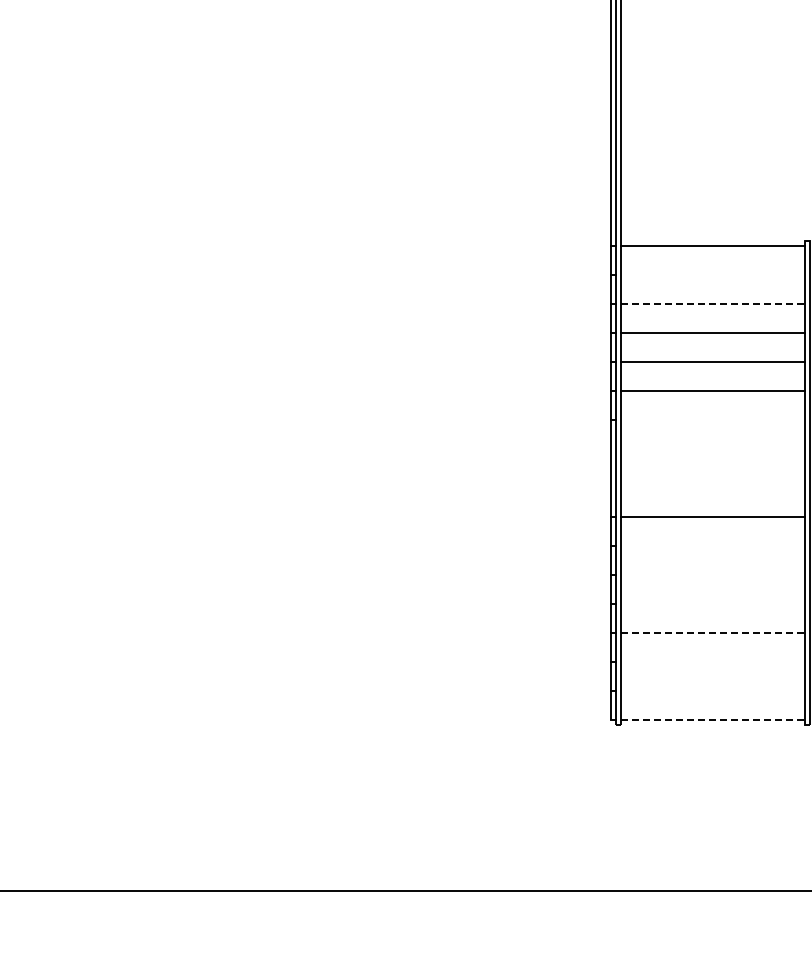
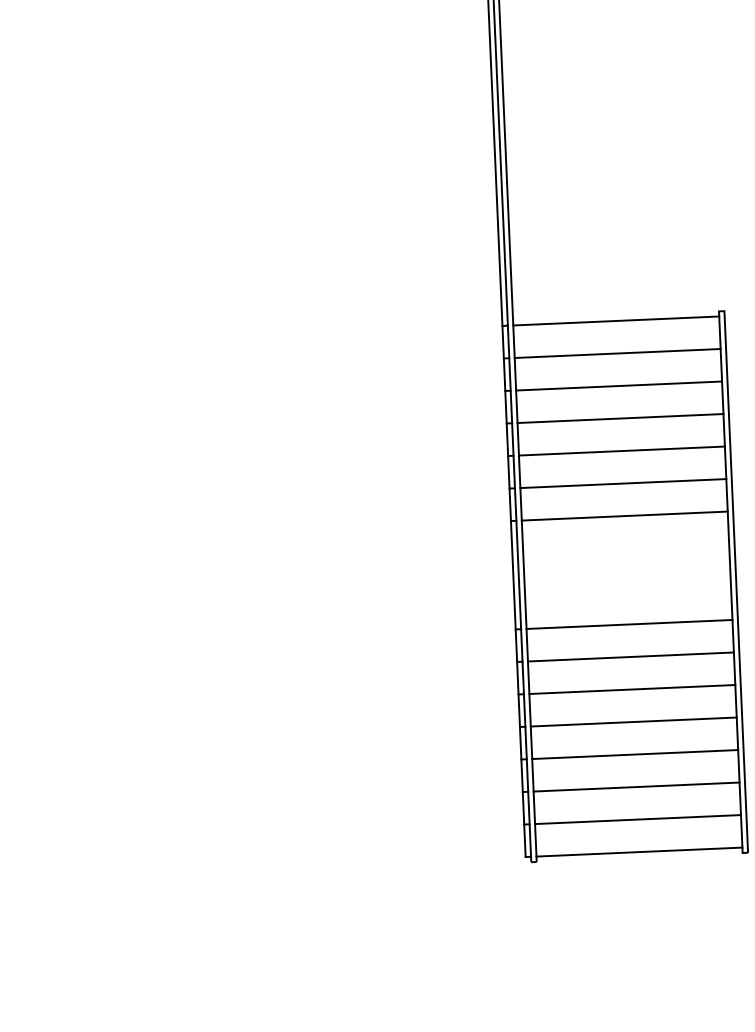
line: (712, 274) -> (617, 353), added
line: (713, 303) -> (619, 385), dashed -> solid
line: (712, 419) -> (624, 515), added
line: (712, 545) -> (630, 656), added
line: (712, 575) -> (632, 690), added
line: (712, 604) -> (633, 722), added
line: (713, 633) -> (635, 754), dashed -> solid
line: (712, 662) -> (636, 787), added
line: (712, 691) -> (637, 819), added
line: (713, 720) -> (640, 852), dashed -> solid

